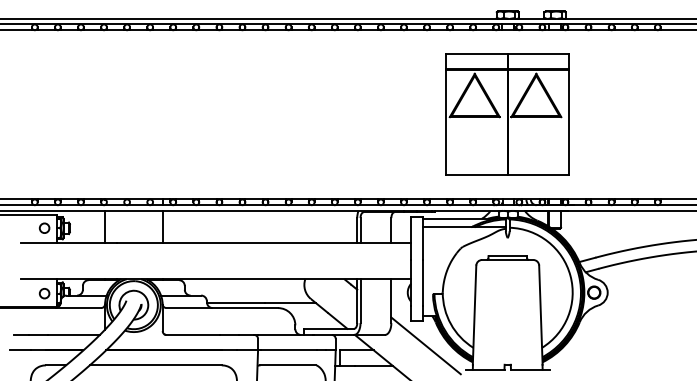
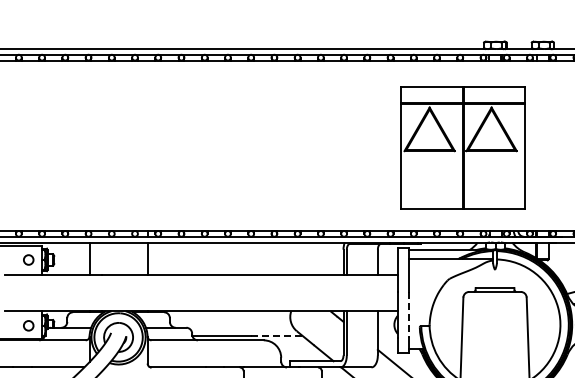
part: (507, 114) -> (462, 148), moved
line: (422, 283) -> (409, 315), solid -> dashed
line: (290, 303) -> (276, 335), solid -> dashed

